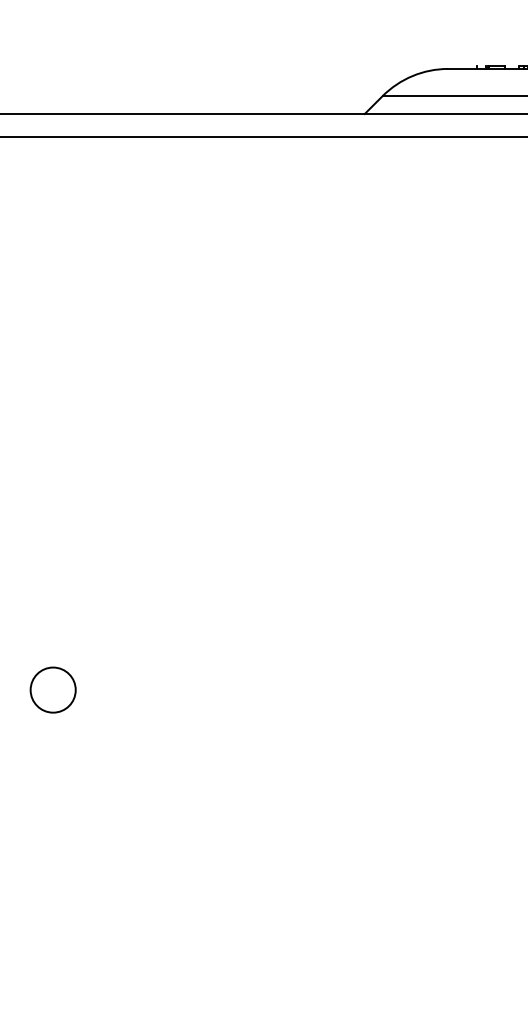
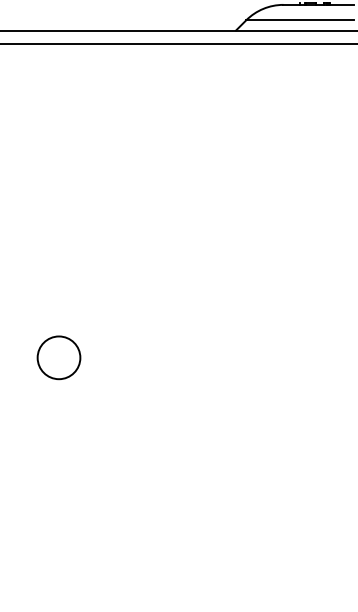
circle: (52, 689) -> (58, 357), size x1.67

